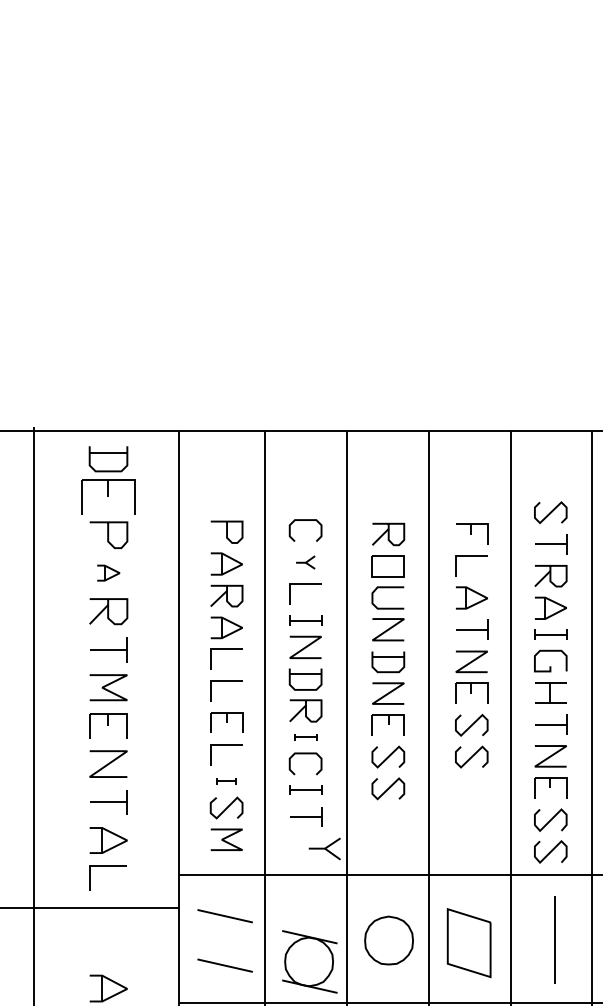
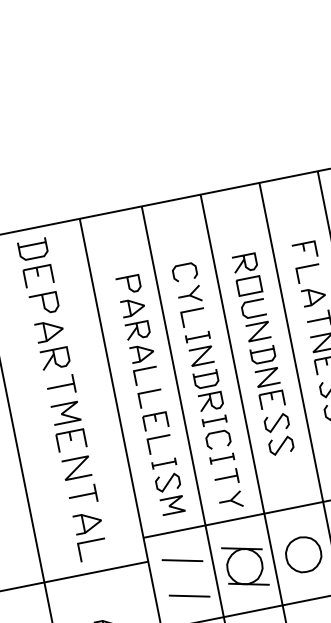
part: (108, 496) -> (38, 276), size x0.71
part: (305, 562) -> (189, 295), size x1.67
part: (108, 572) -> (49, 330), size x1.67
part: (305, 737) -> (214, 420), size x1.43
part: (226, 781) -> (164, 463), size x1.67
part: (324, 848) -> (230, 500), moved
part: (309, 961) -> (245, 566), moved

